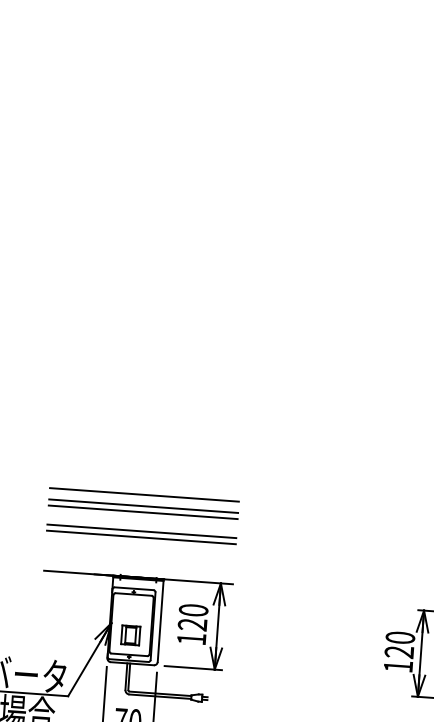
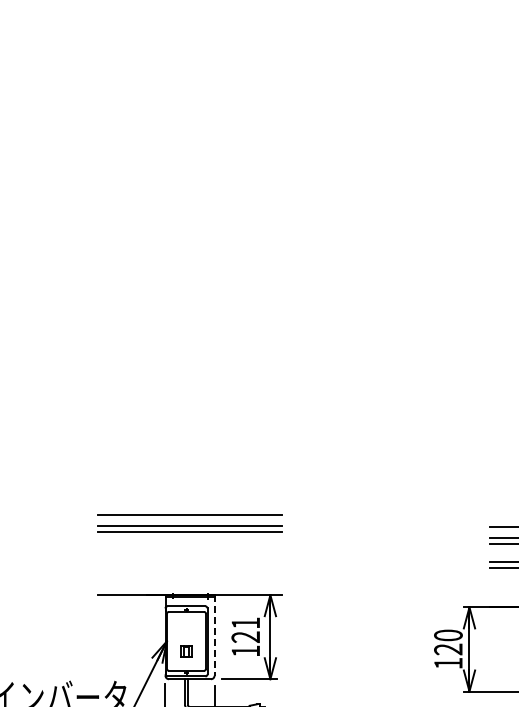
line: (141, 531) -> (189, 550), removed
line: (140, 537) -> (189, 556), removed
text: (193, 609) -> (245, 622), 120 -> 121
line: (160, 620) -> (214, 635), solid -> dashed
part: (130, 635) -> (186, 651), size x0.6

